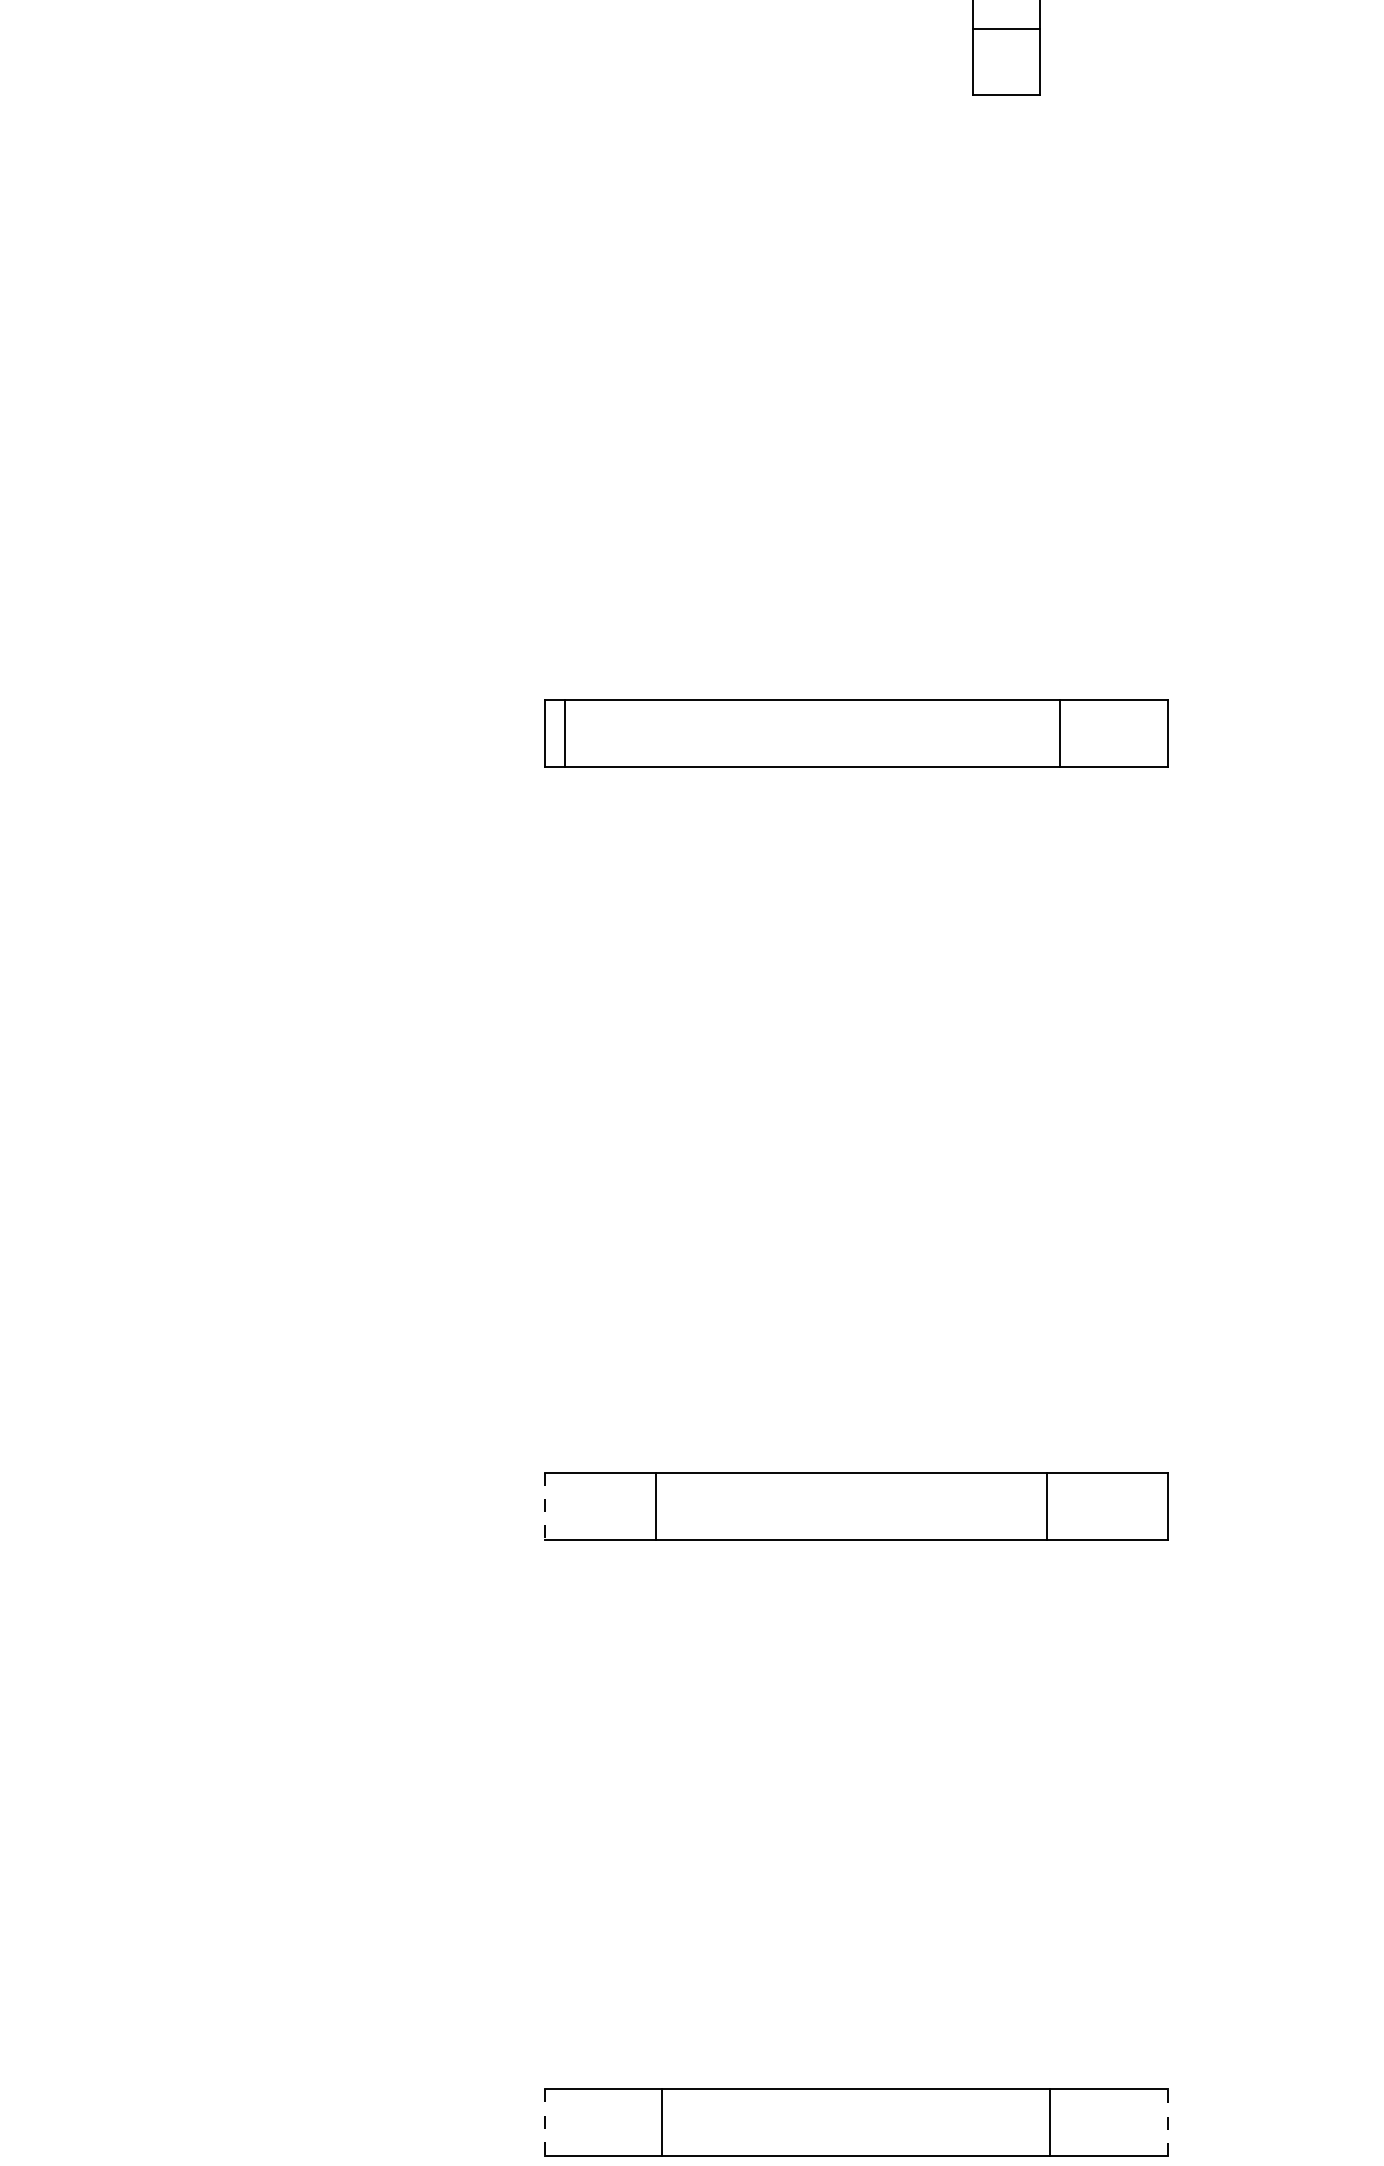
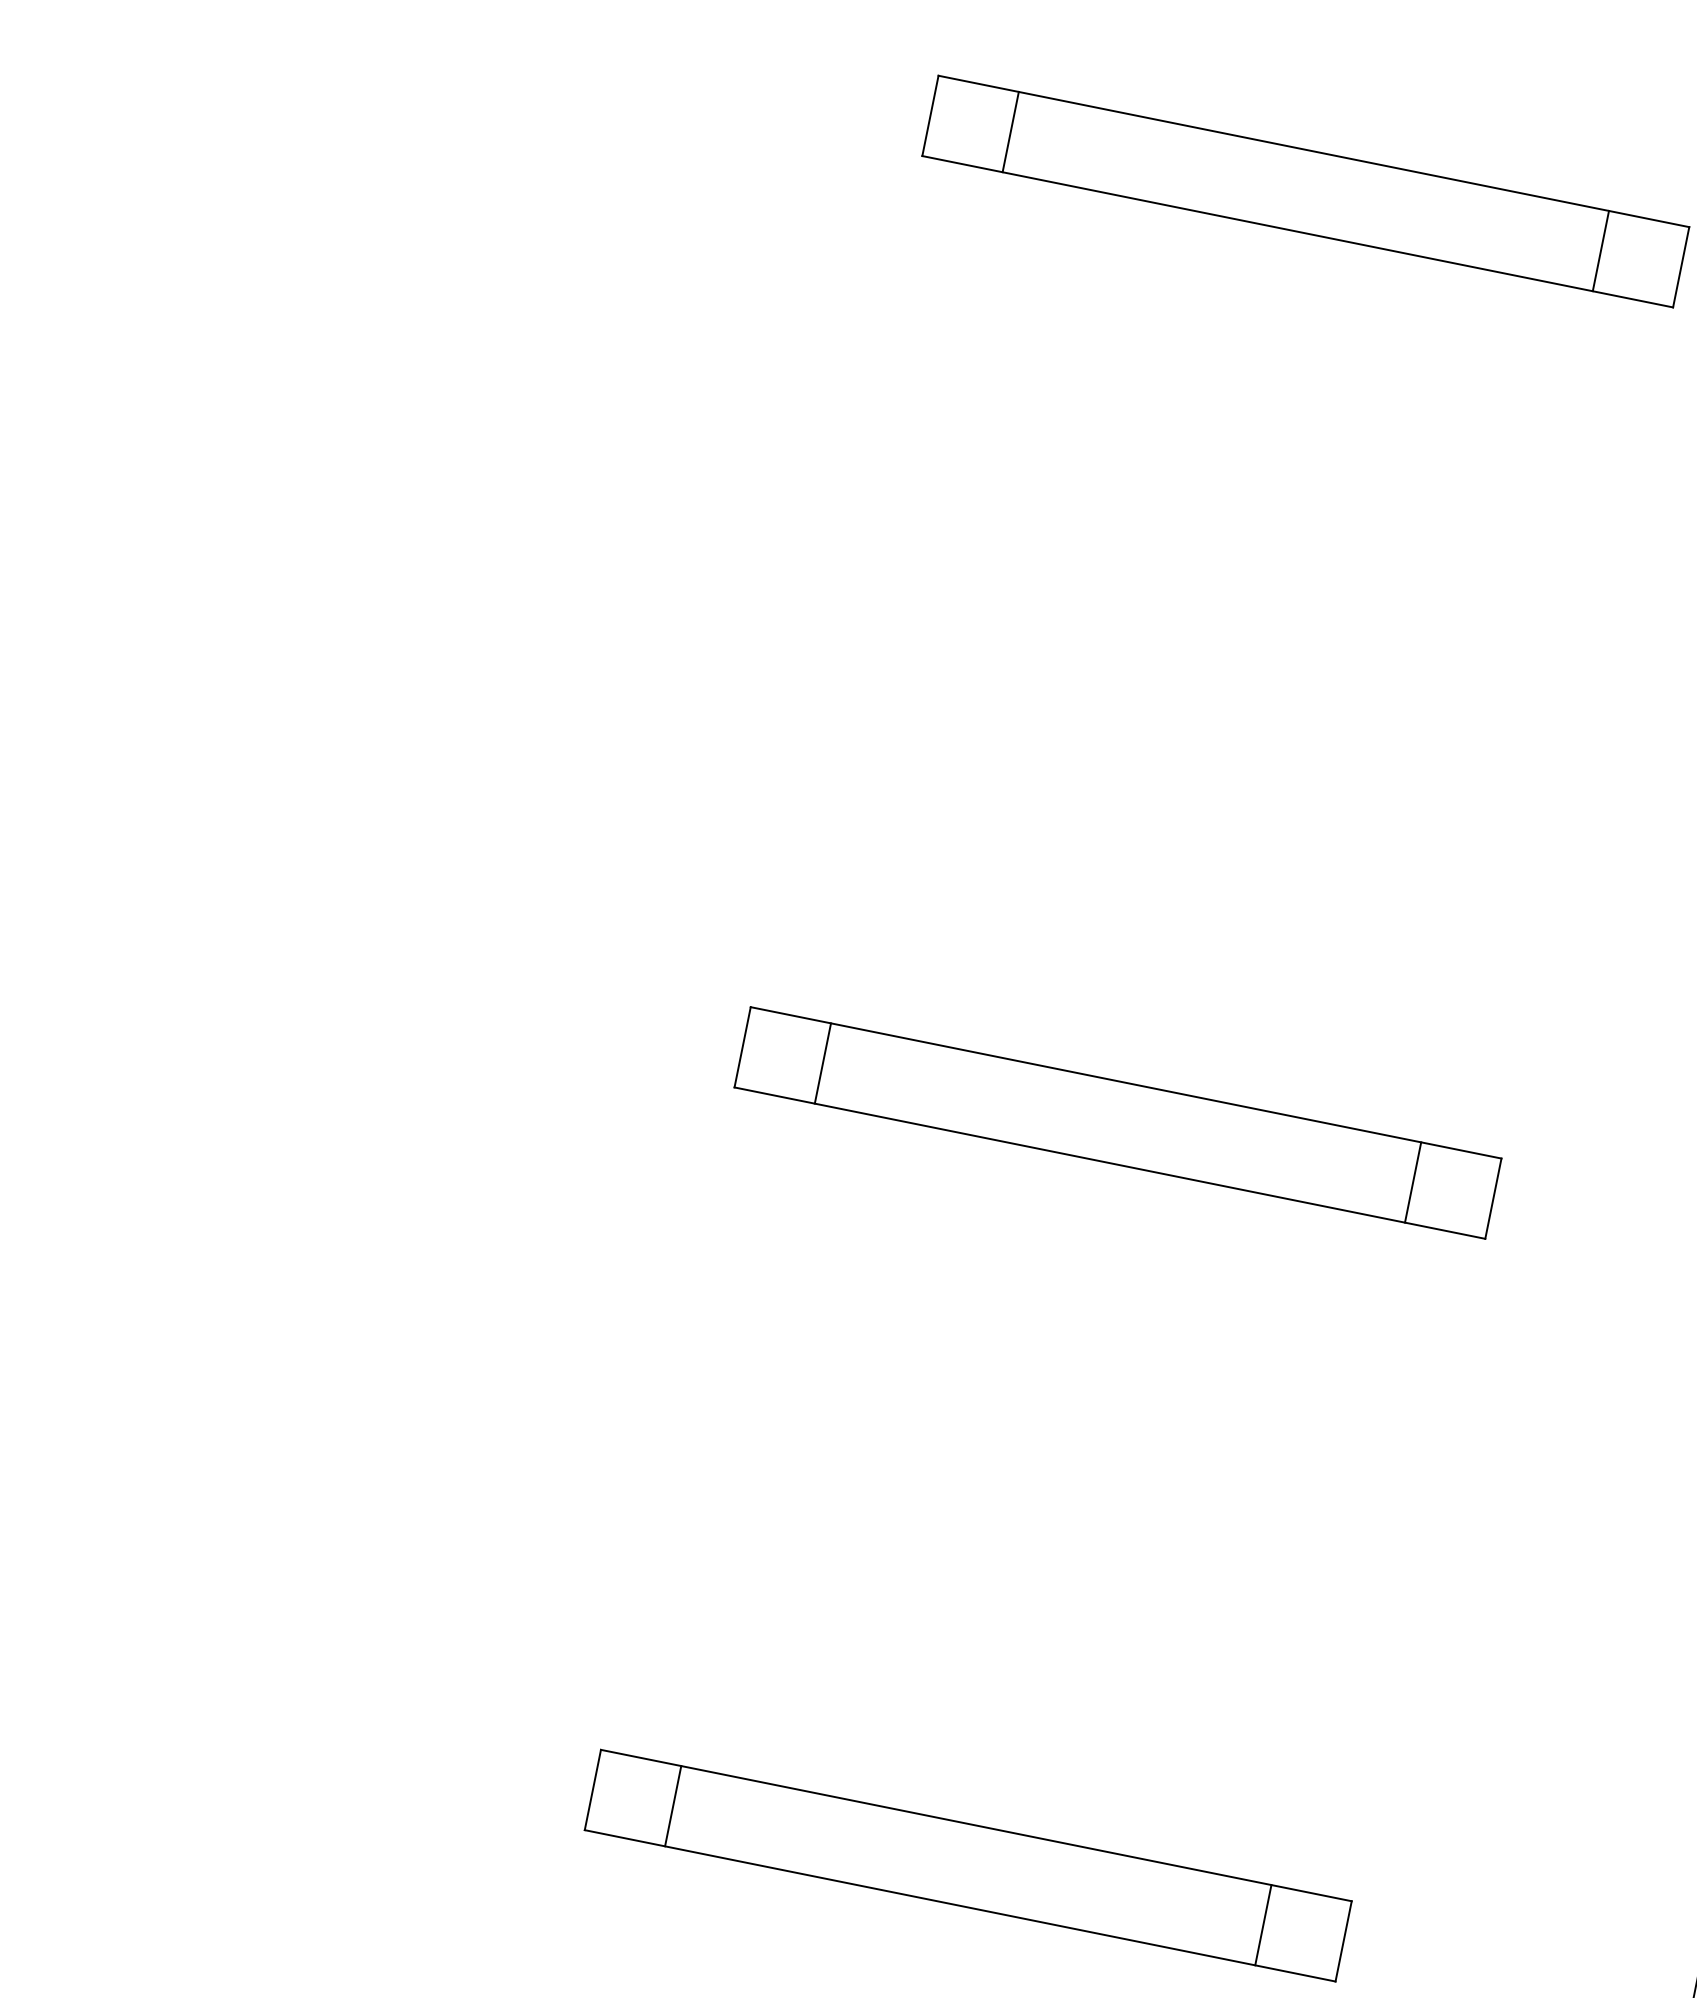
line: (564, 732) -> (1010, 131), moved
line: (1059, 732) -> (1601, 250), moved
line: (655, 1505) -> (822, 1062), moved
line: (1046, 1505) -> (1413, 1181), moved
line: (545, 1506) -> (743, 1047), dashed -> solid
line: (661, 2122) -> (672, 1806), moved
line: (1049, 2122) -> (1263, 1925), moved
line: (1168, 2122) -> (1344, 1941), dashed -> solid
line: (545, 2123) -> (593, 1791), dashed -> solid

